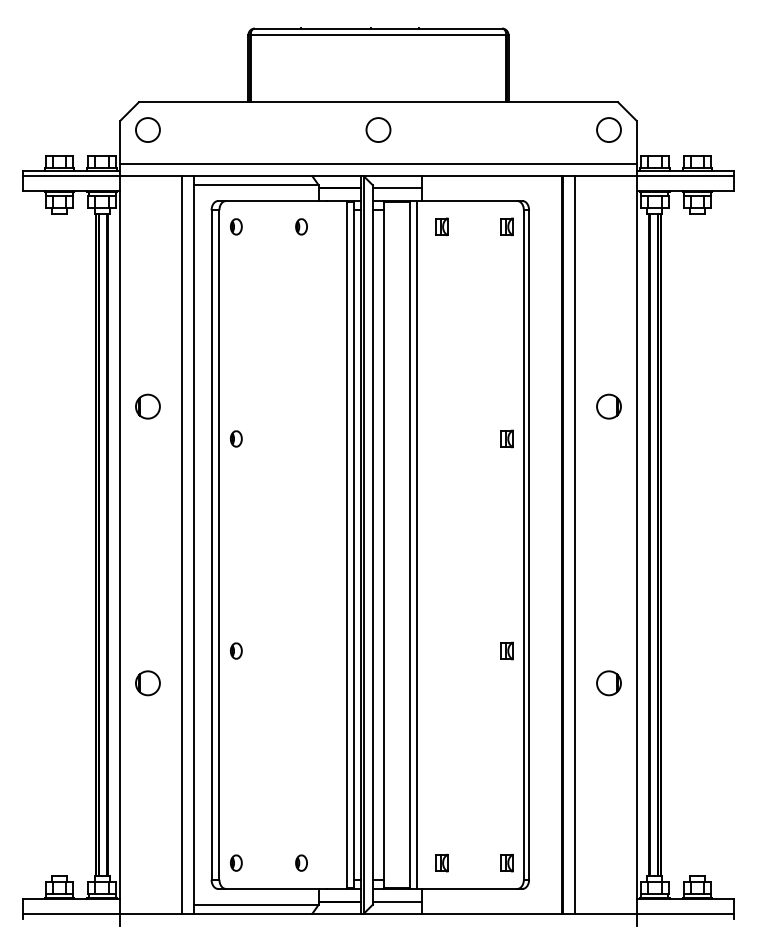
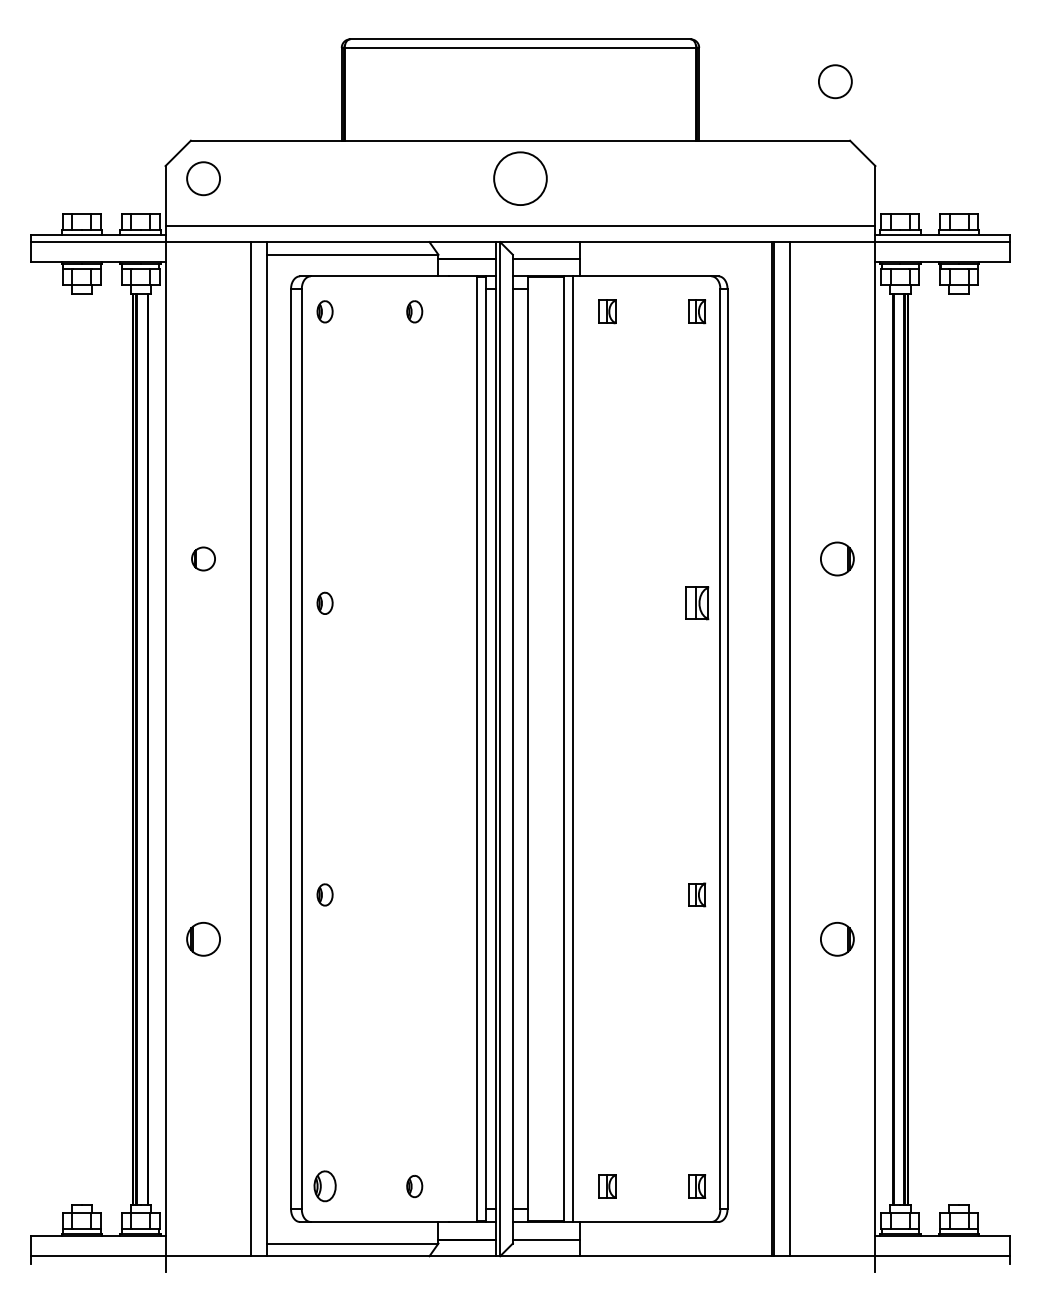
circle: (378, 129) -> (520, 178), size x1.6
circle: (609, 129) -> (835, 81), moved
part: (147, 406) -> (203, 558), size x0.7
part: (507, 439) -> (697, 603), size x1.4
part: (235, 863) -> (324, 1186), size x1.4

